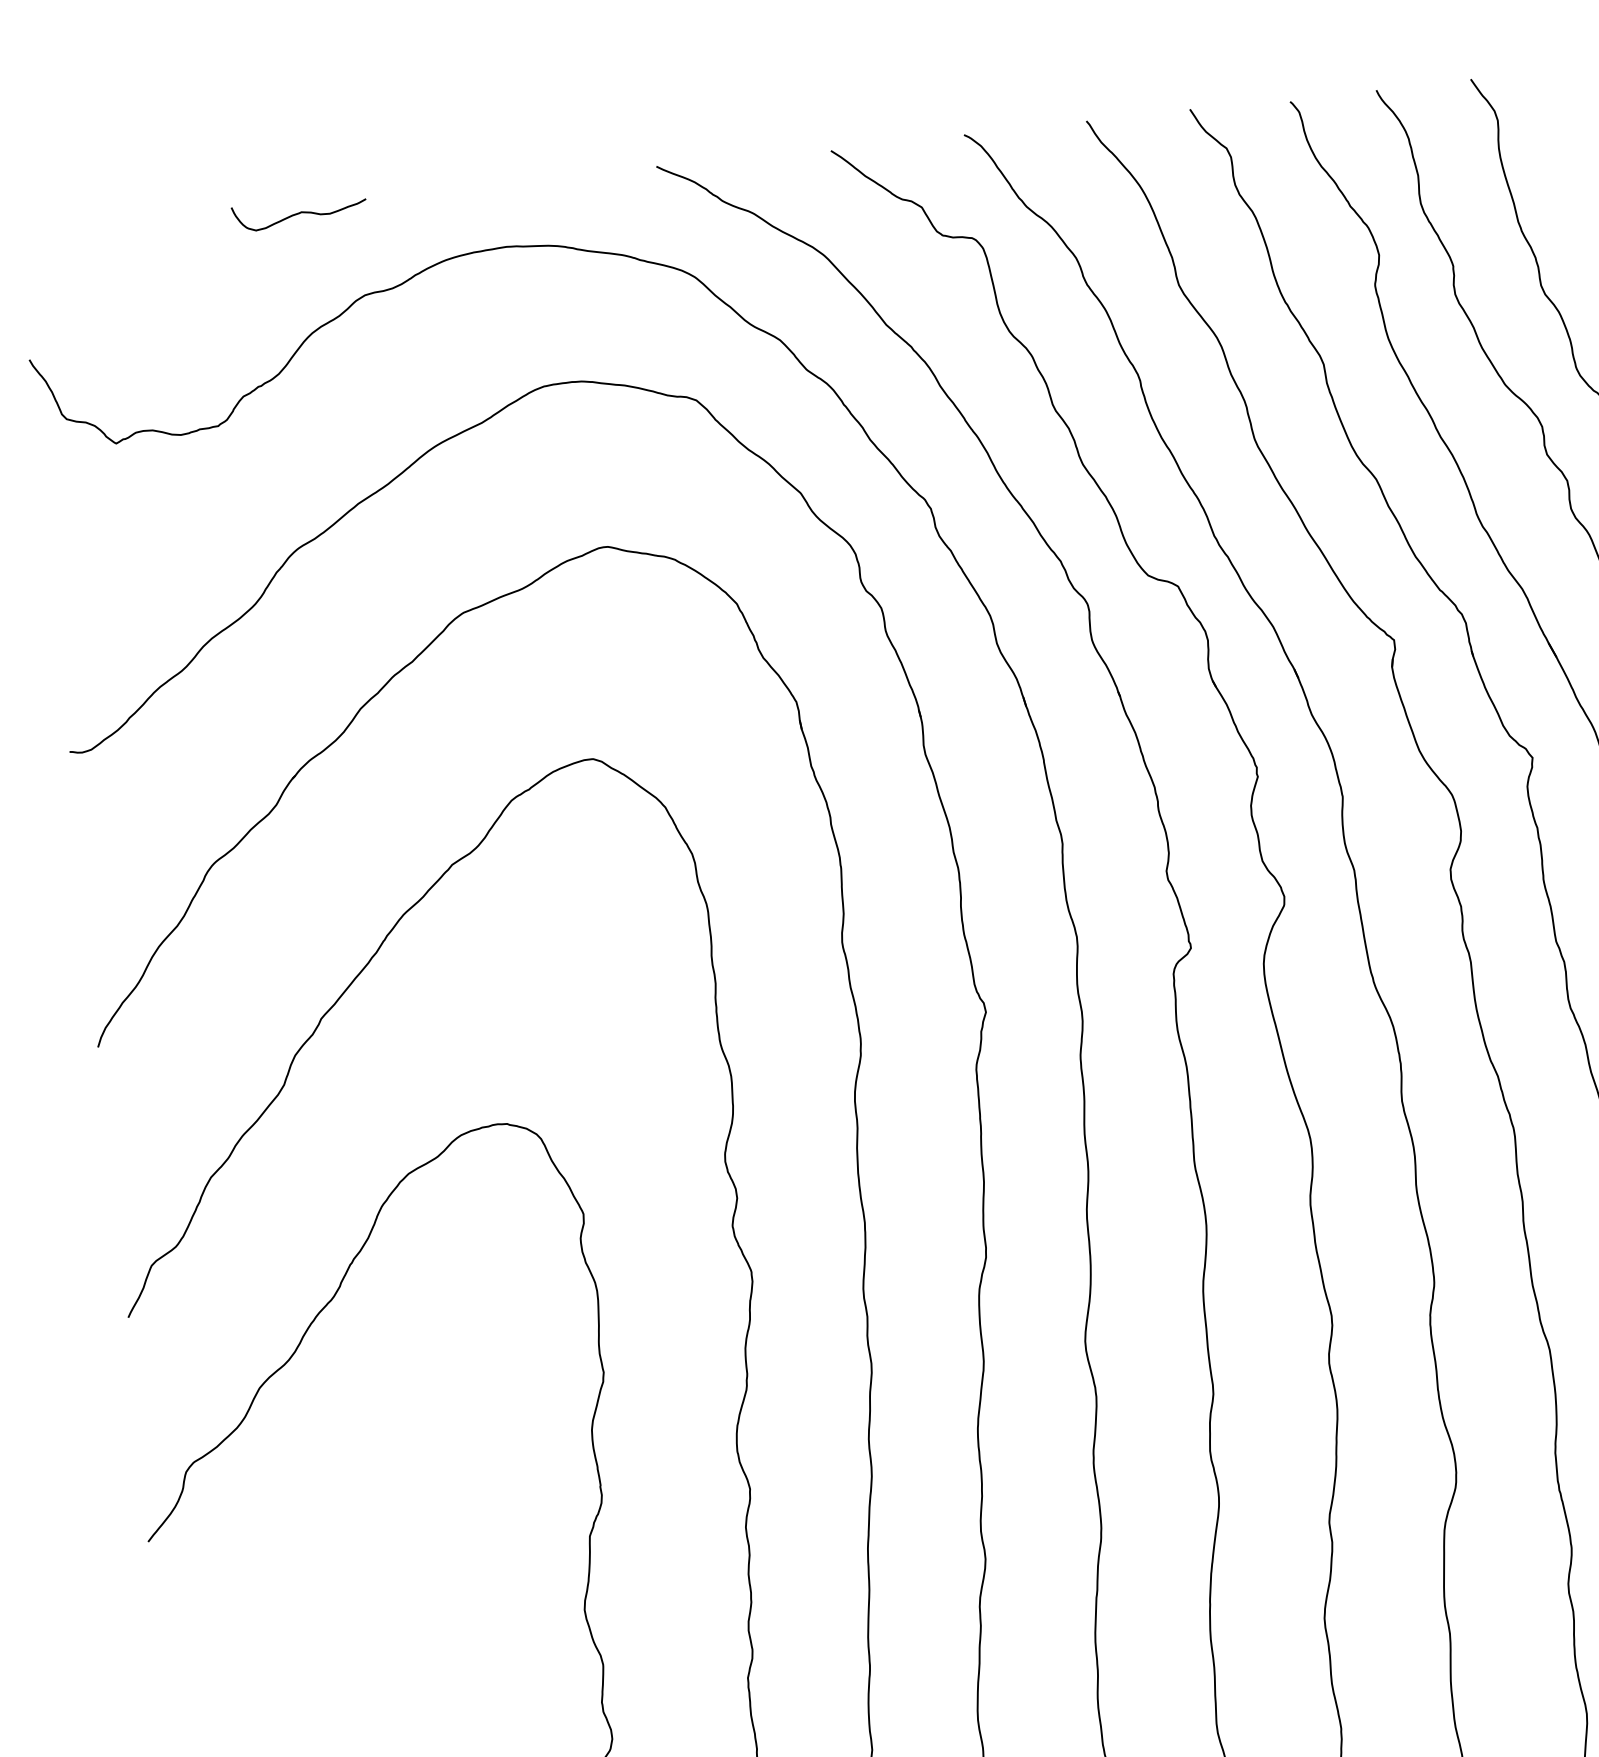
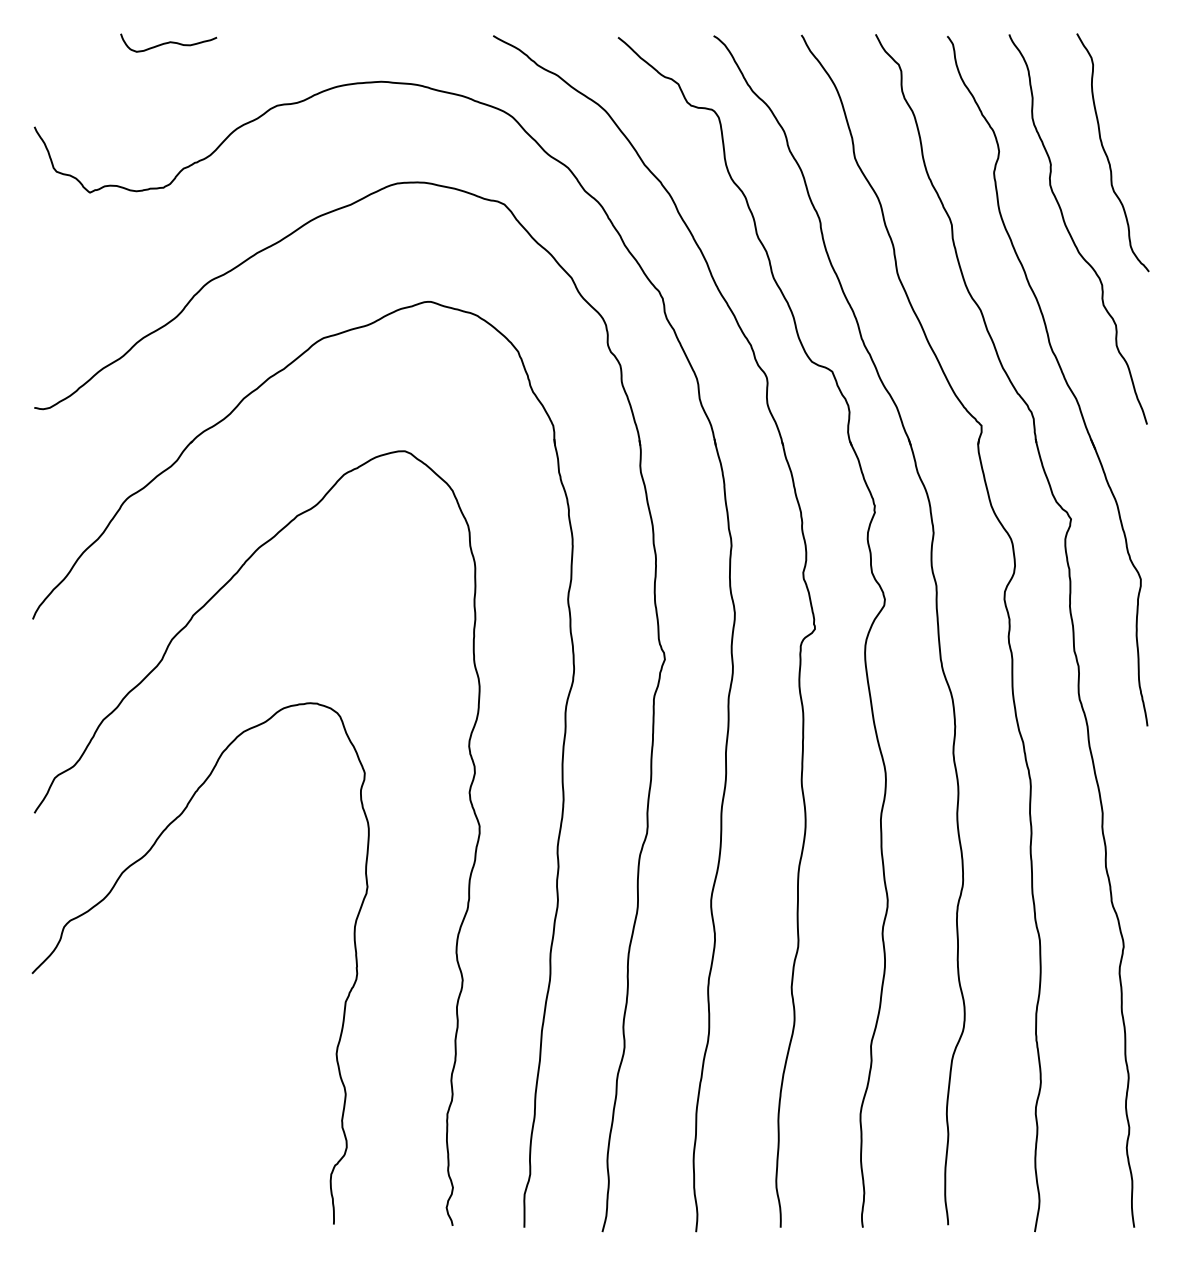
curve: (299, 212) -> (168, 42), moved

